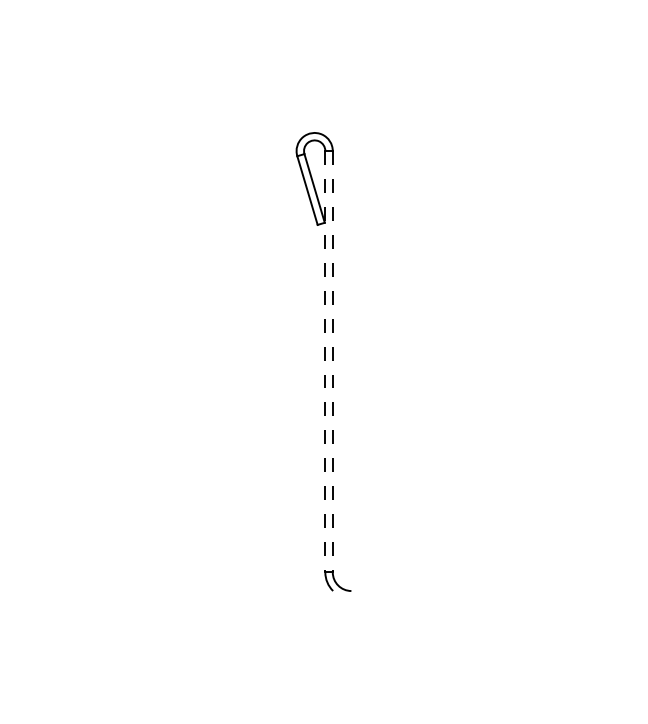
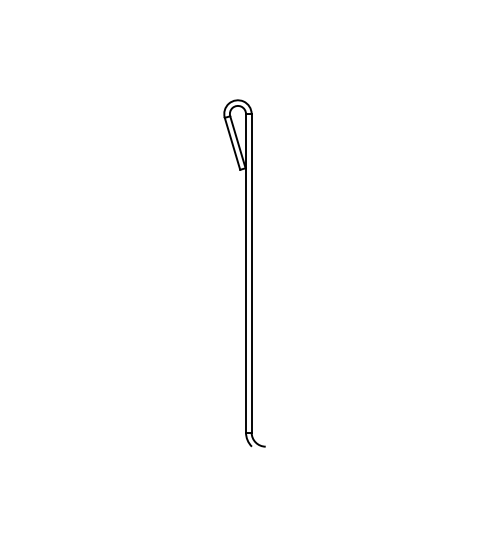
line: (325, 361) -> (246, 273), dashed -> solid
line: (332, 361) -> (251, 273), dashed -> solid

